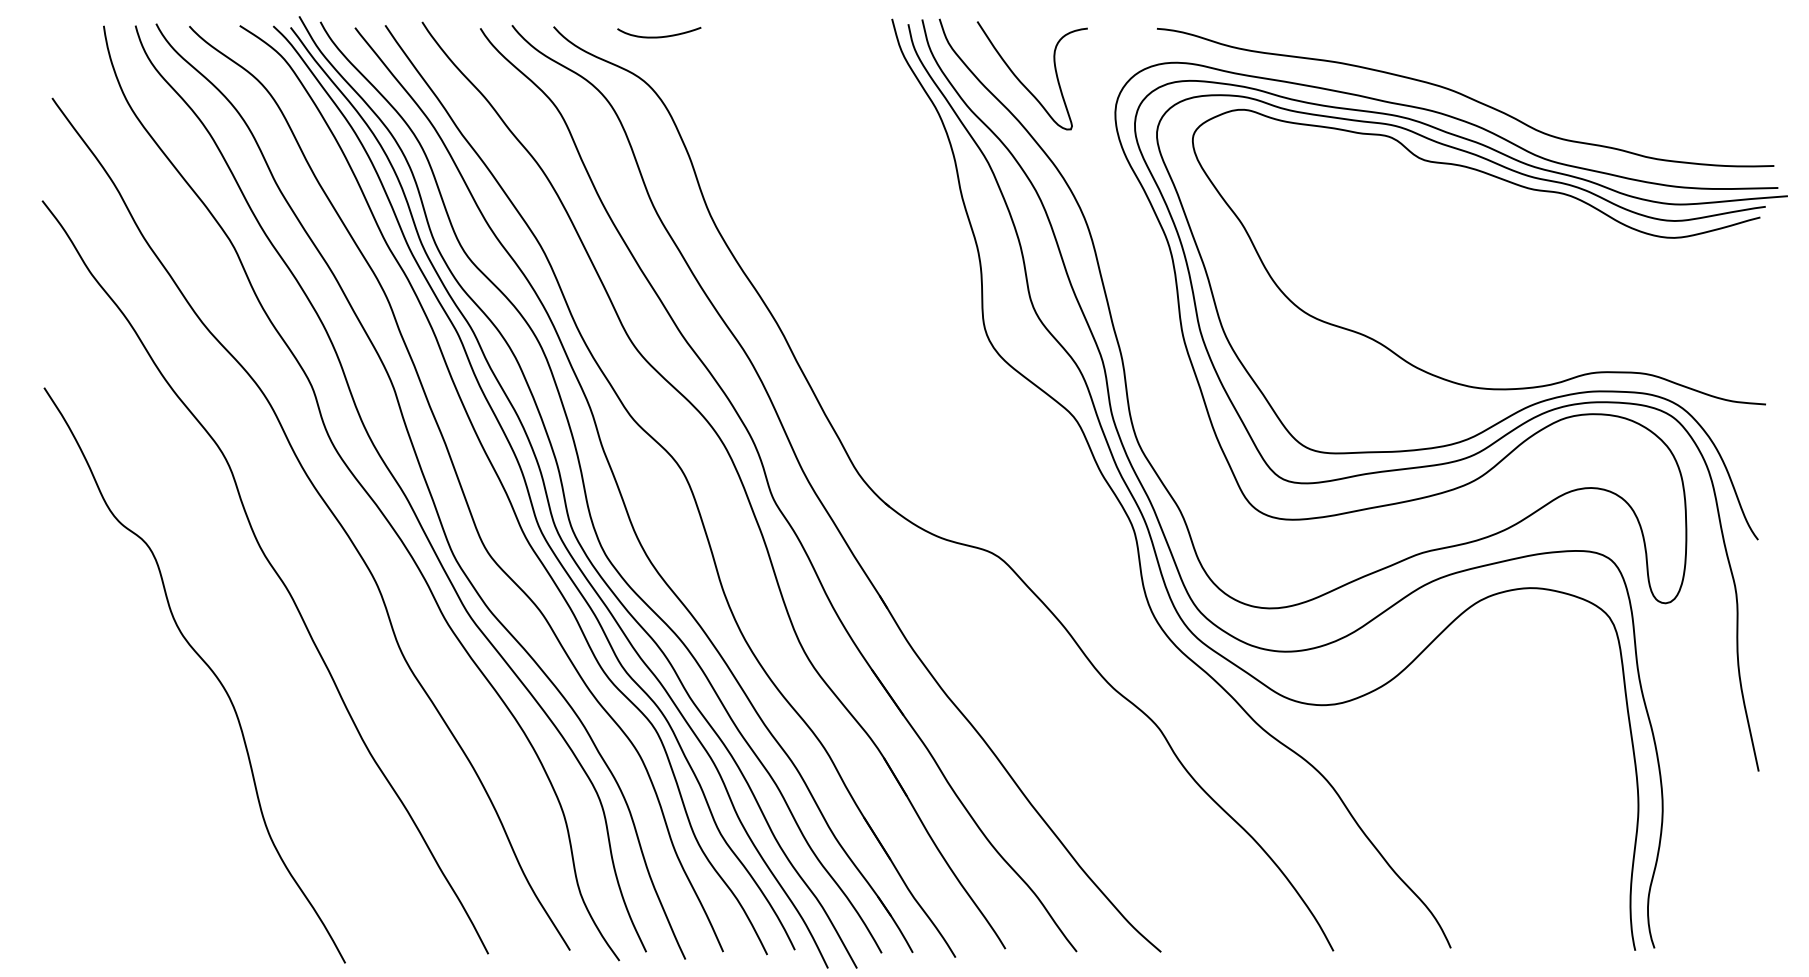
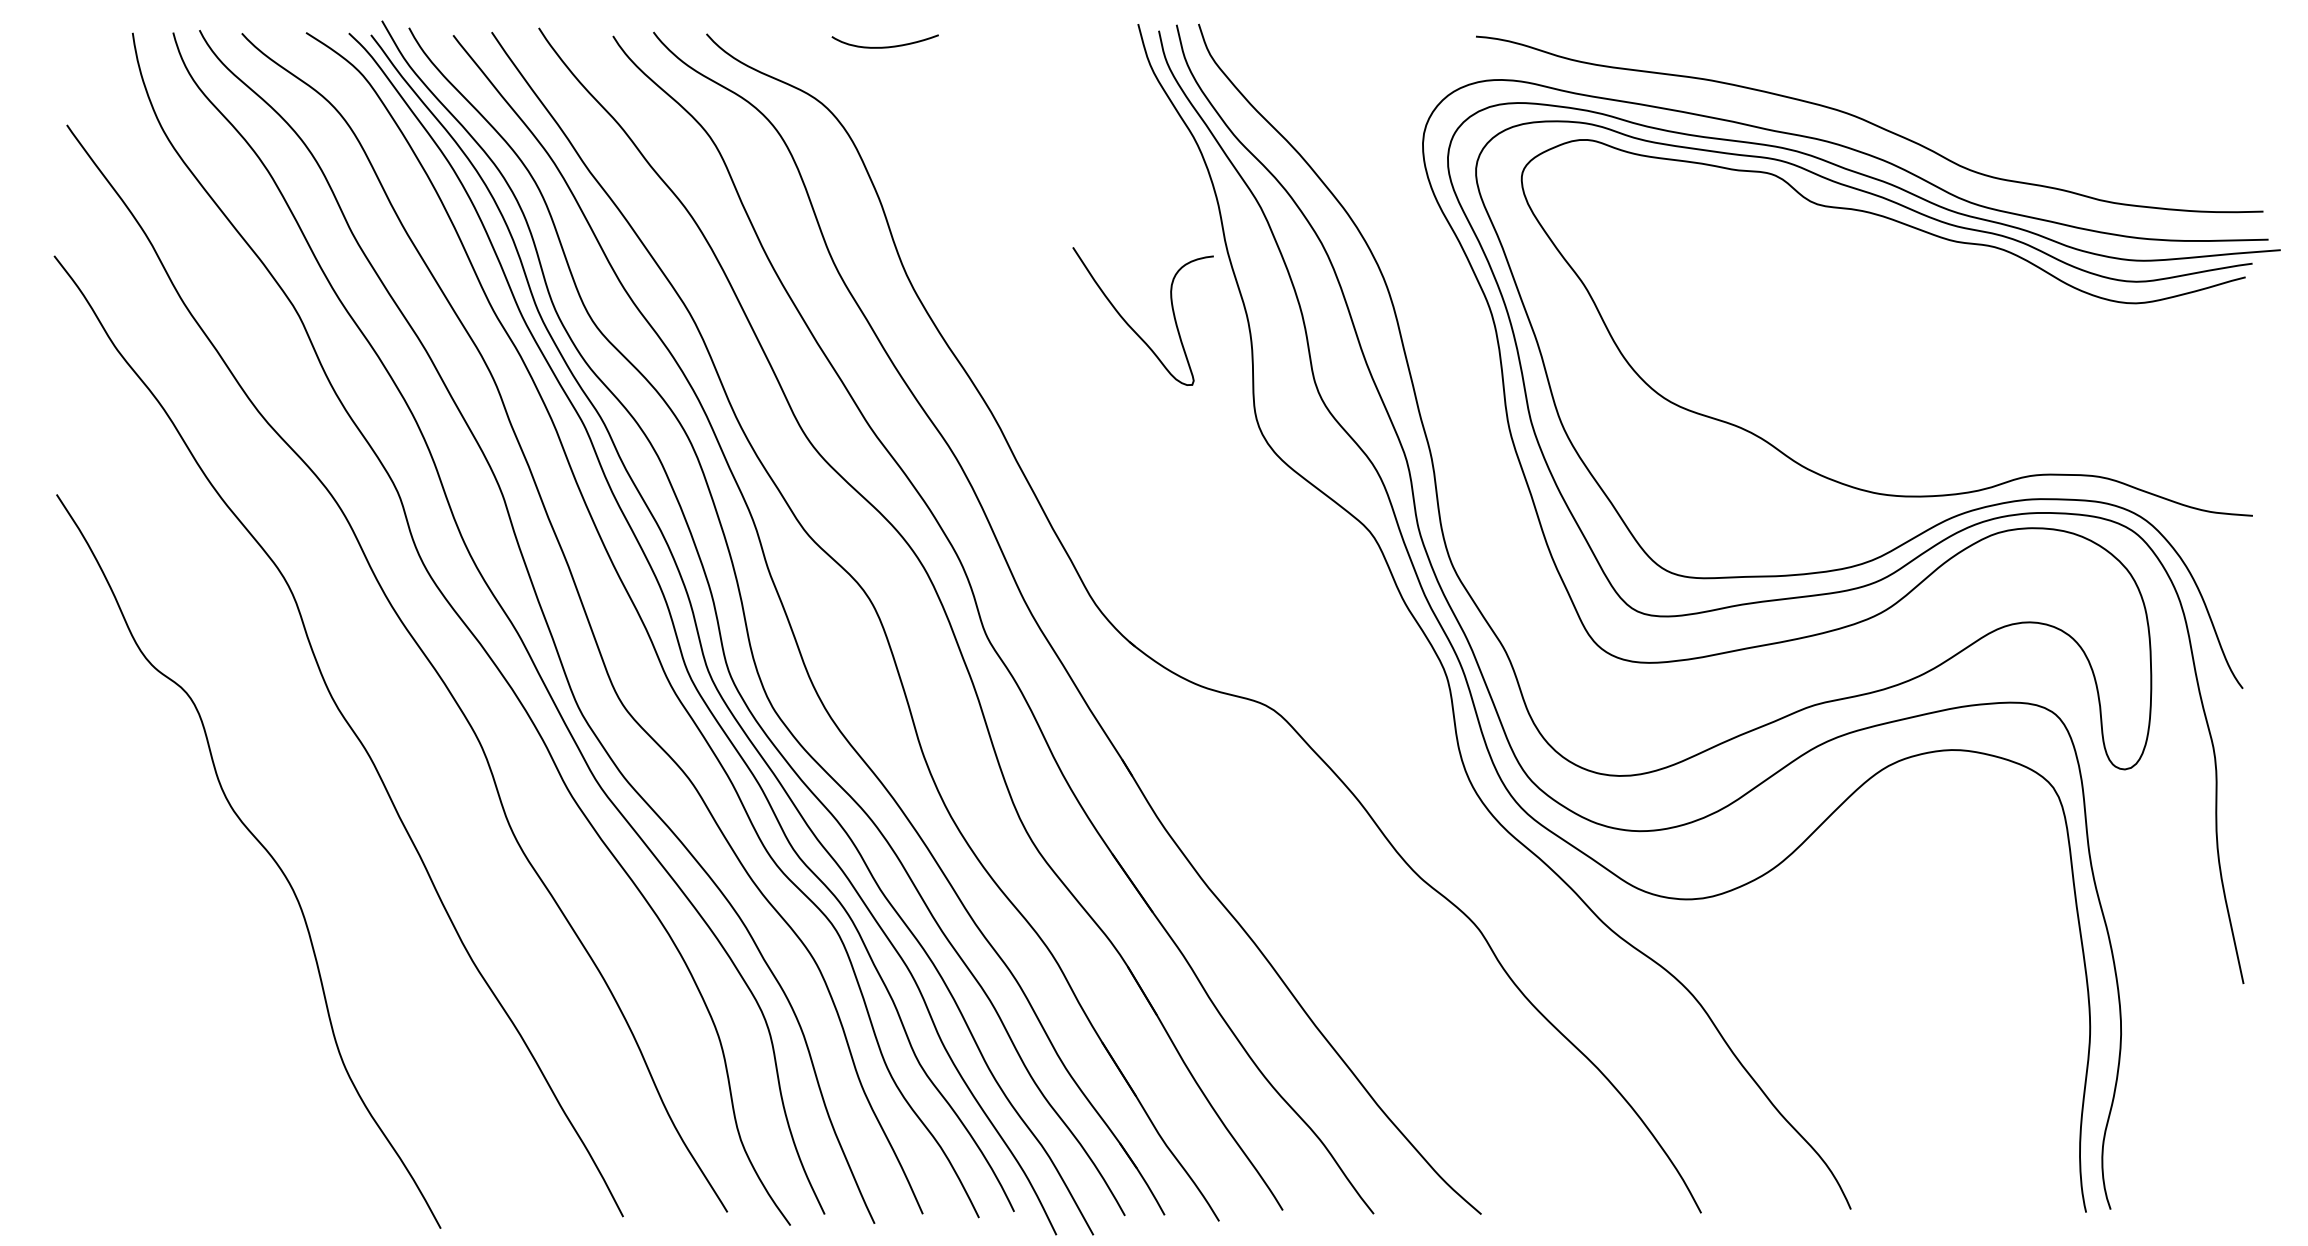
curve: (658, 36) -> (884, 46), moved
curve: (1023, 83) -> (1131, 326), moved

